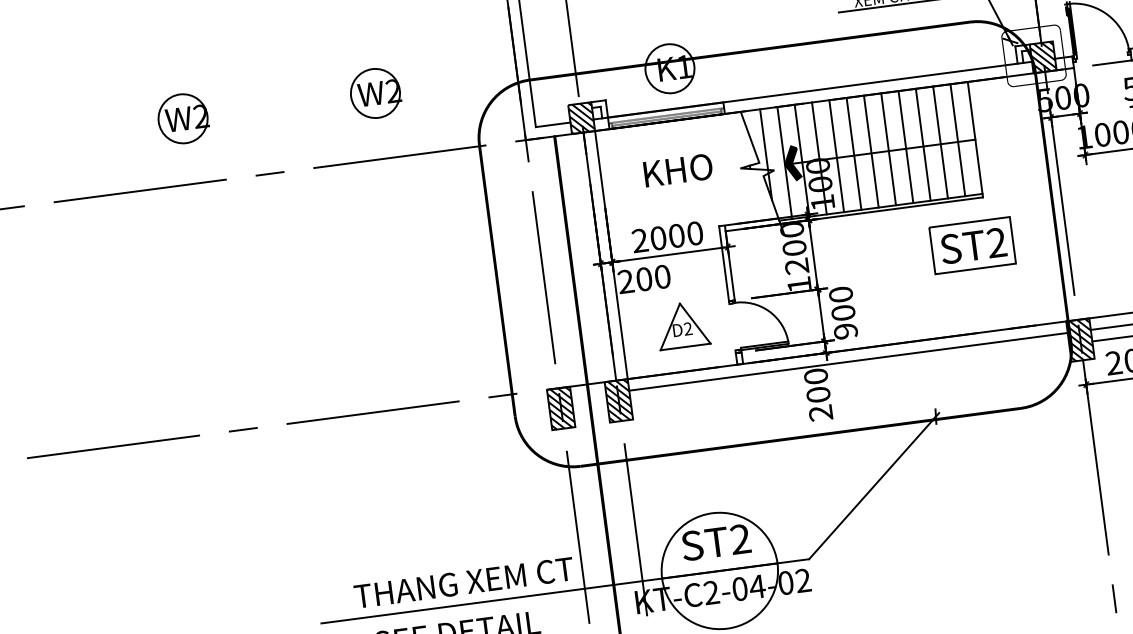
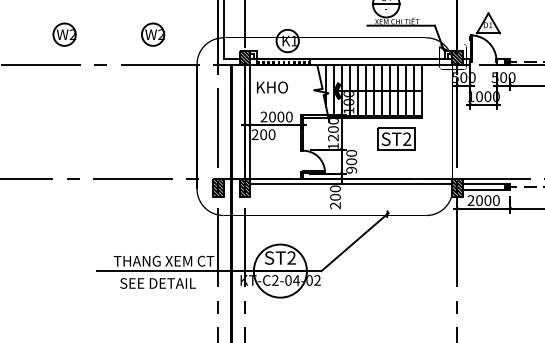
text: (678, 170) -> (272, 87), moved
part: (973, 244) -> (396, 138), moved
part: (681, 324) -> (277, 157), removed

